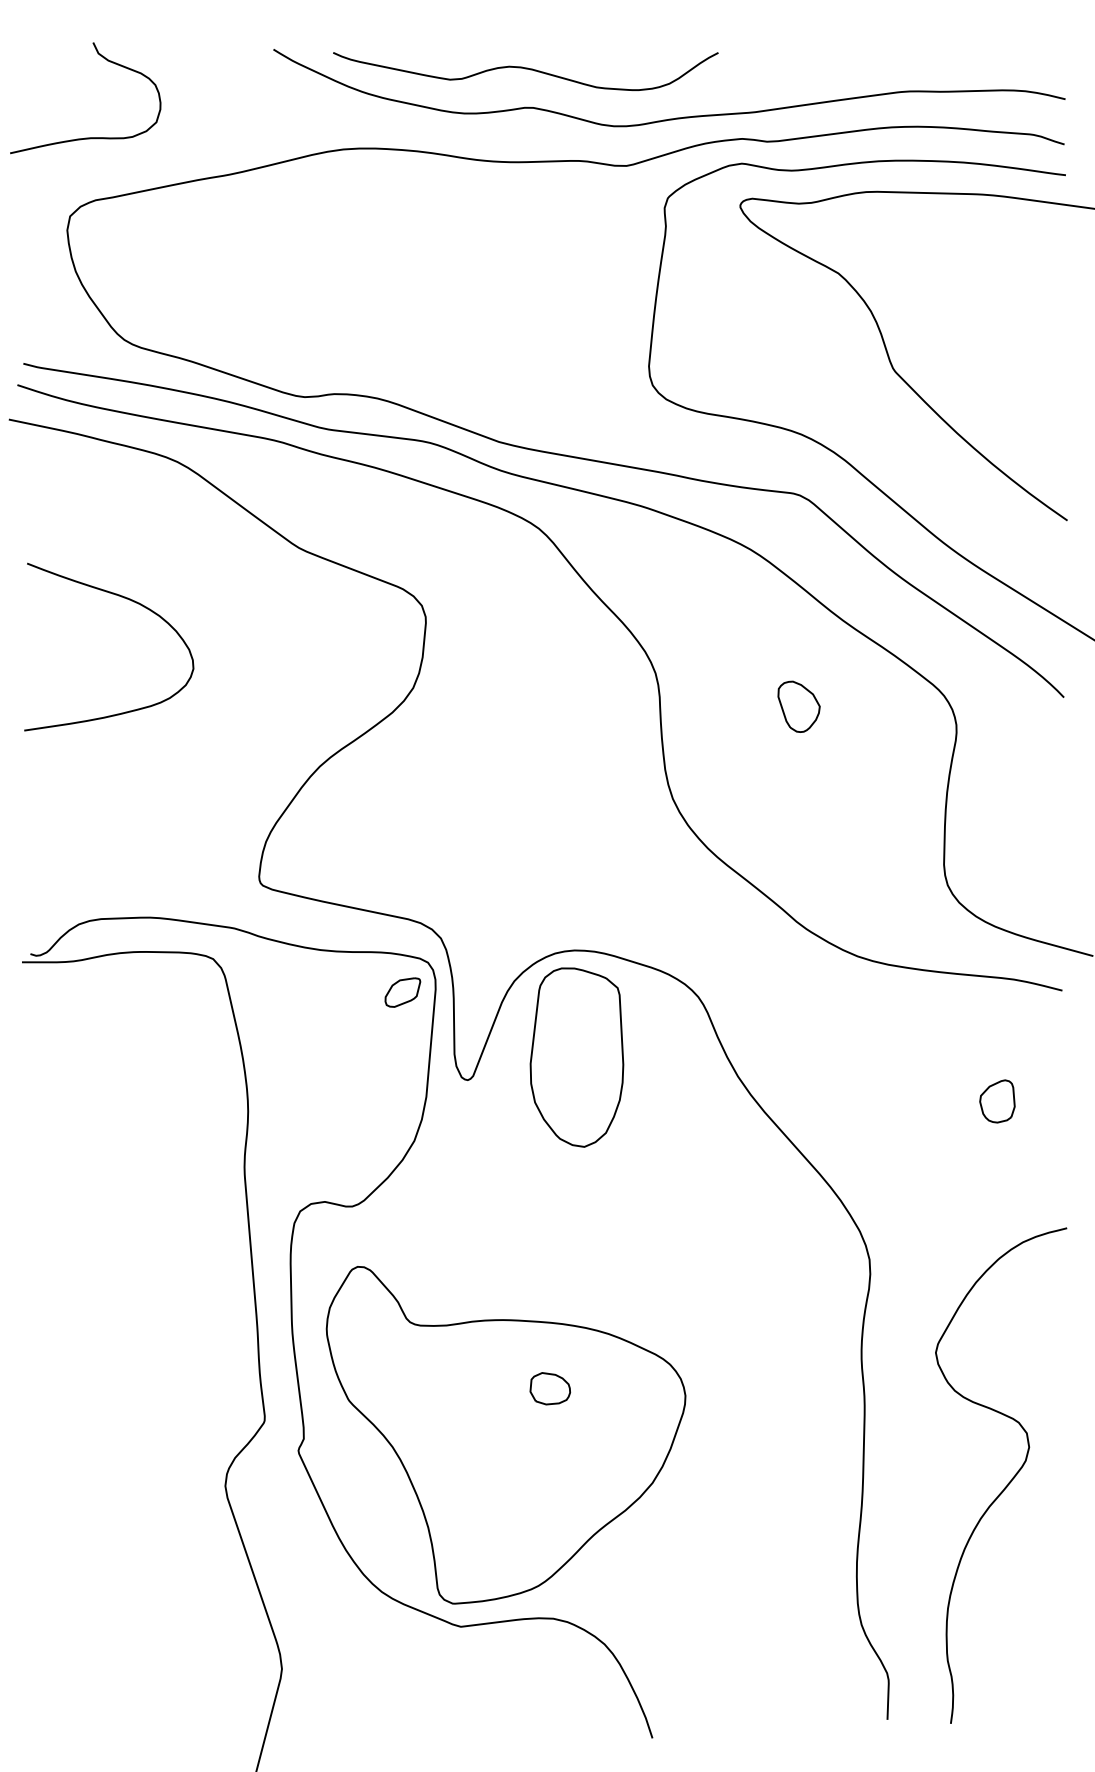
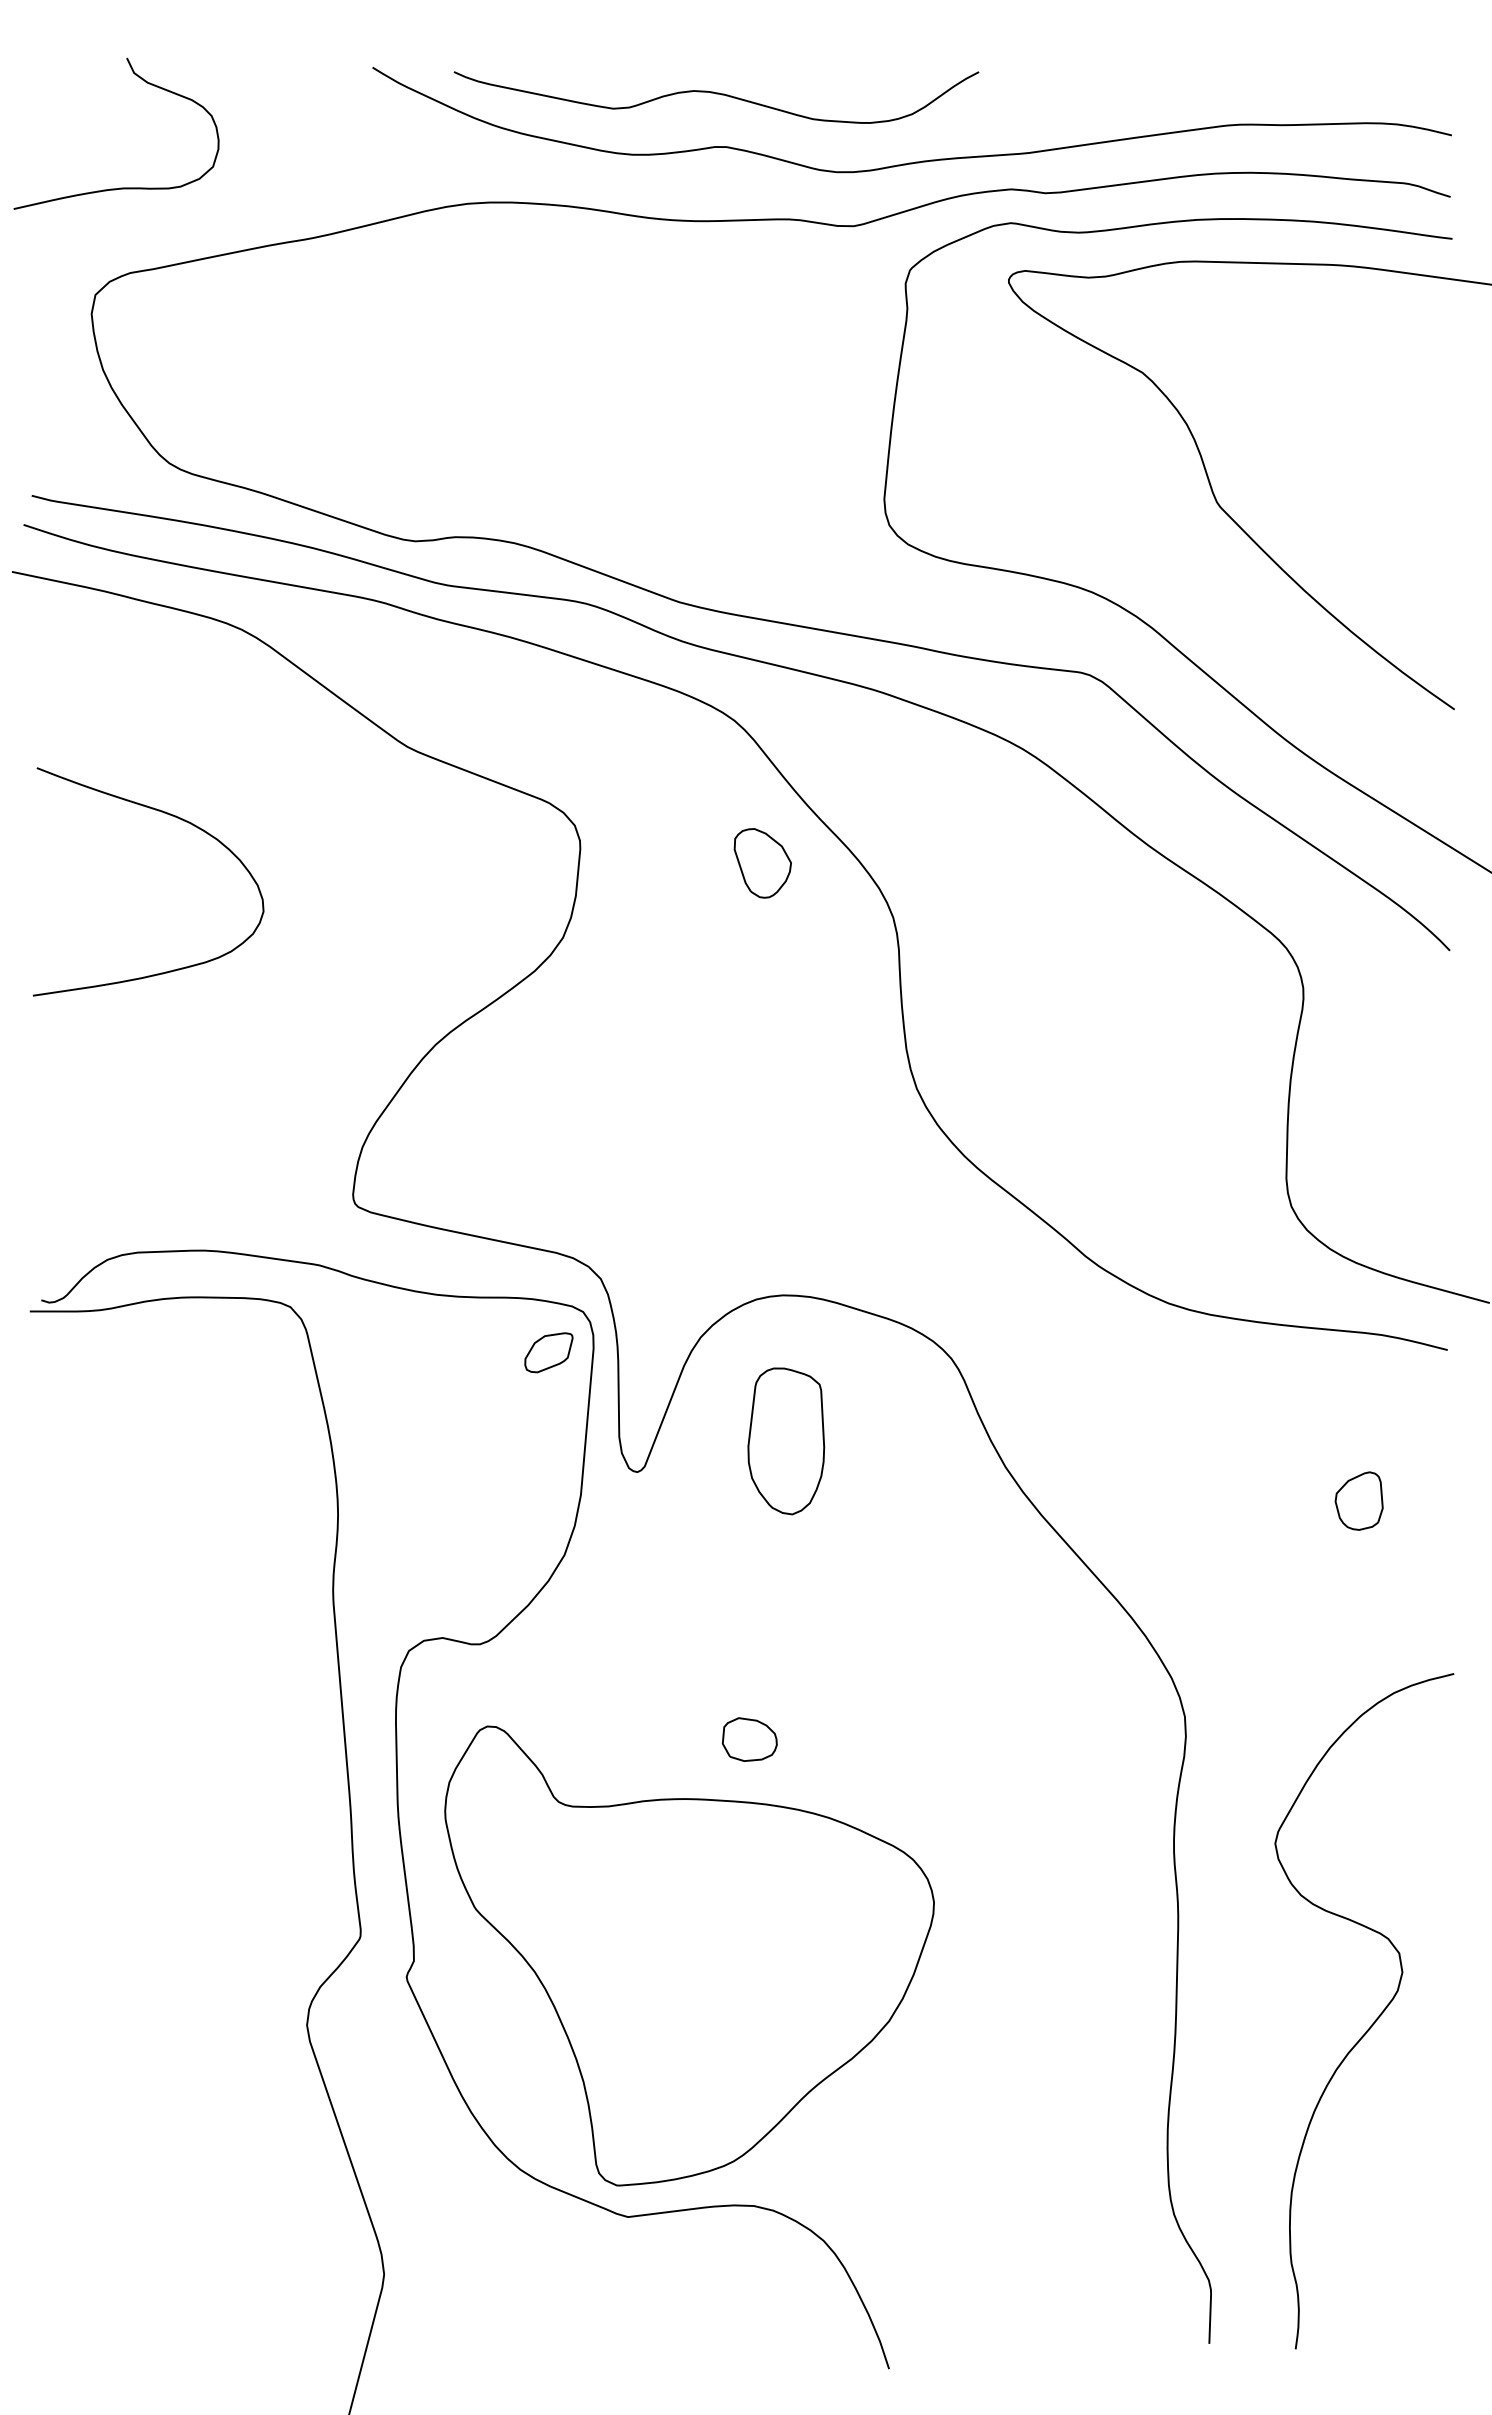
part: (798, 706) -> (762, 863), moved
part: (577, 1057) -> (786, 1441), size x0.6
part: (550, 1388) -> (749, 1739), moved

